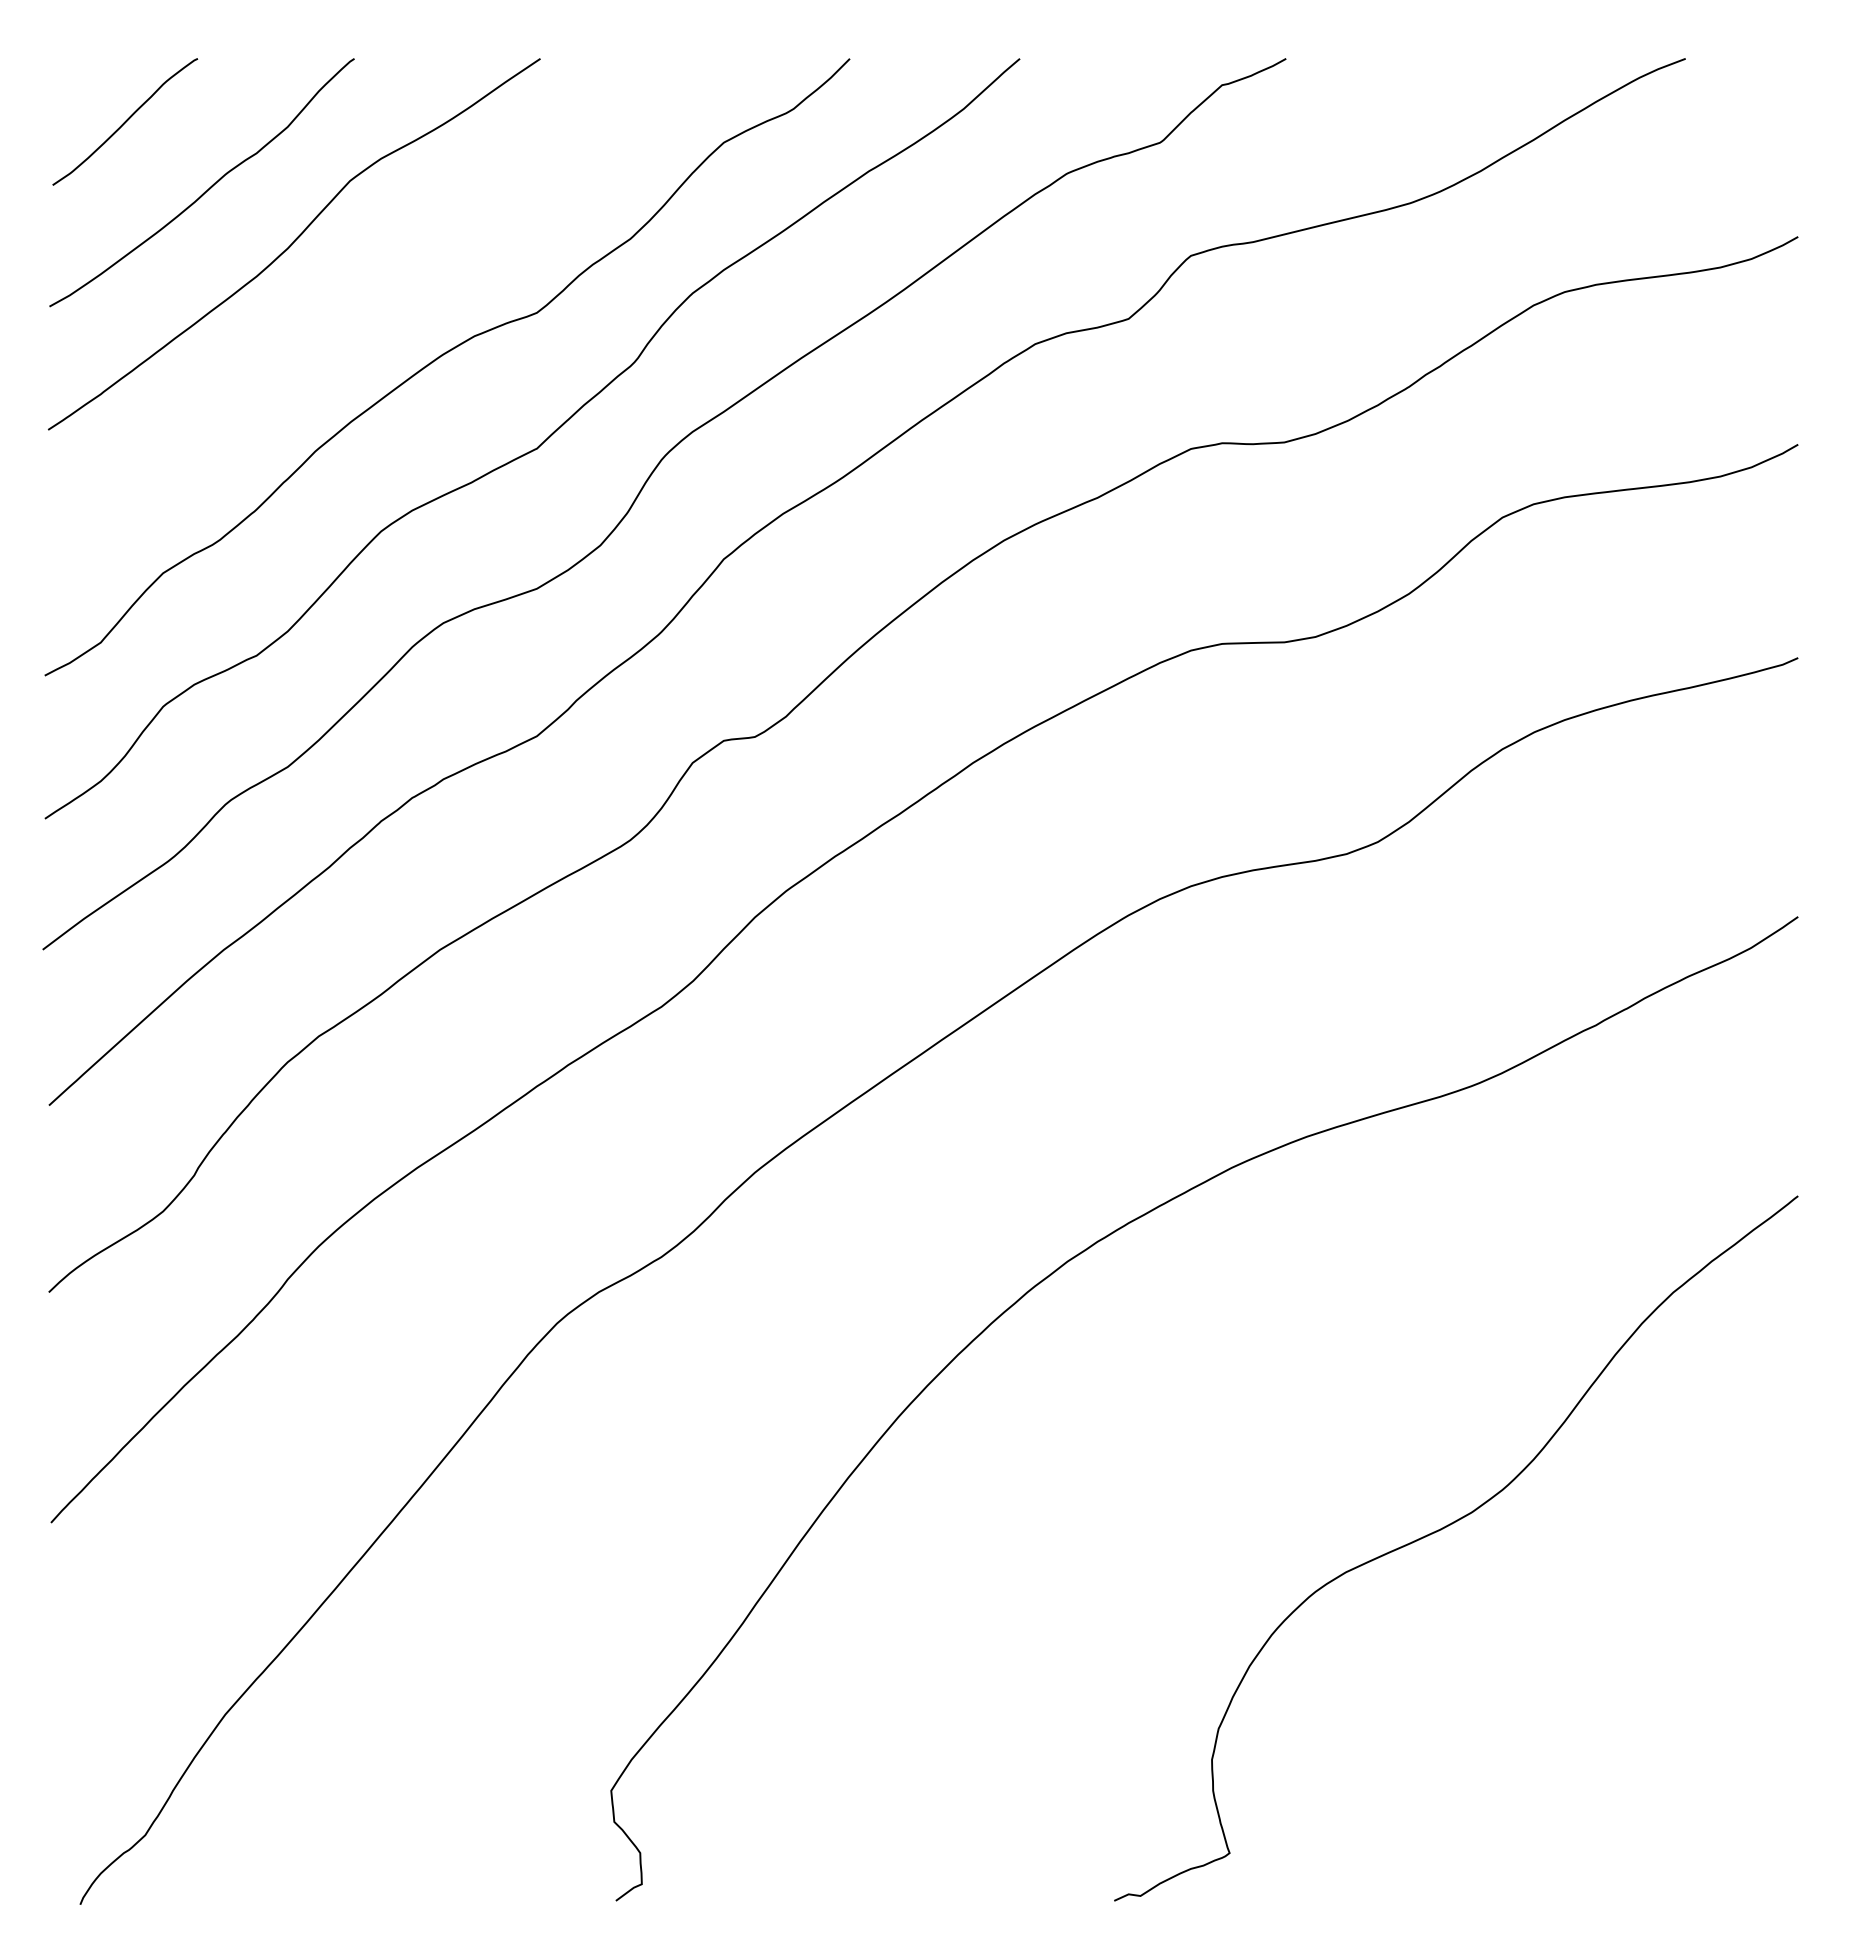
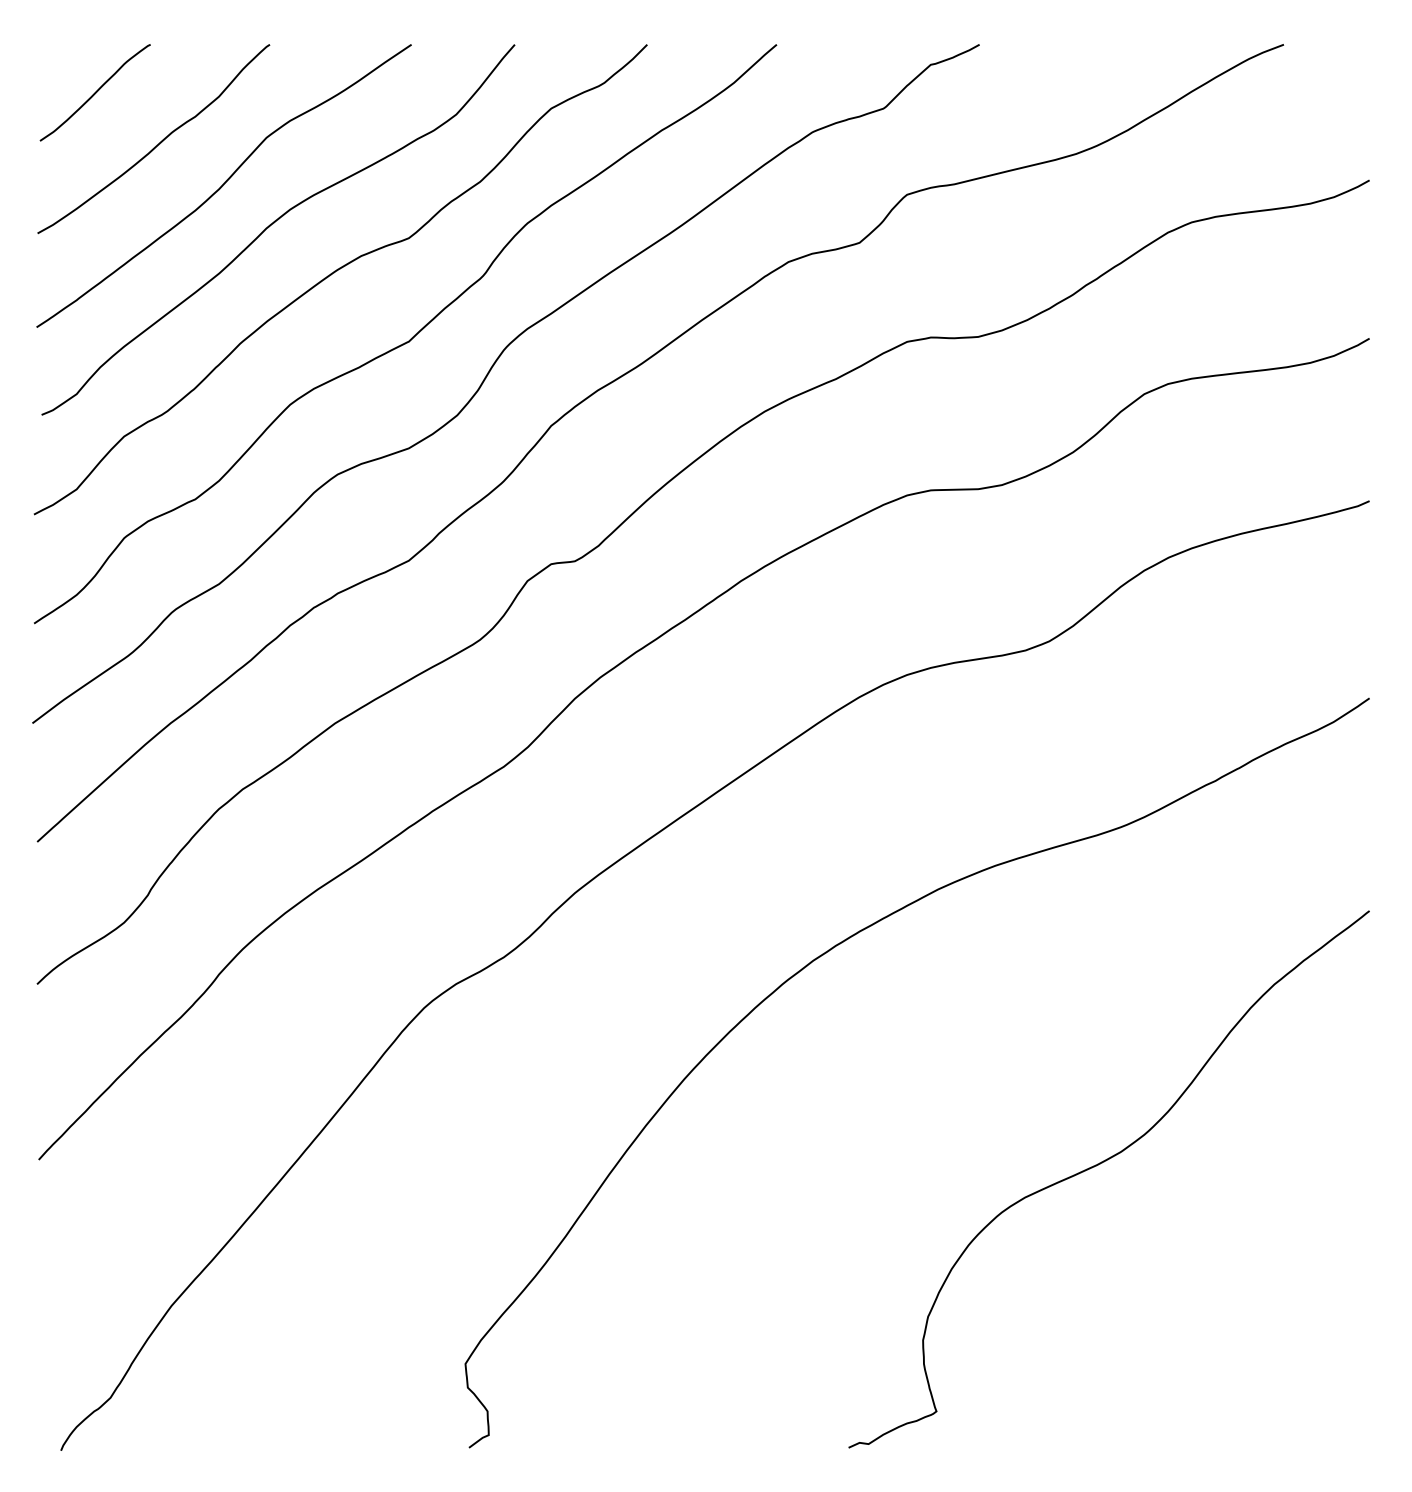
curve: (358, 294) -> (272, 224), added

